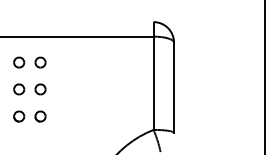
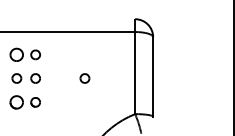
part: (19, 62) -> (17, 54), size x1.4
part: (96, 89) -> (84, 78), added
part: (19, 116) -> (17, 102), size x1.4

